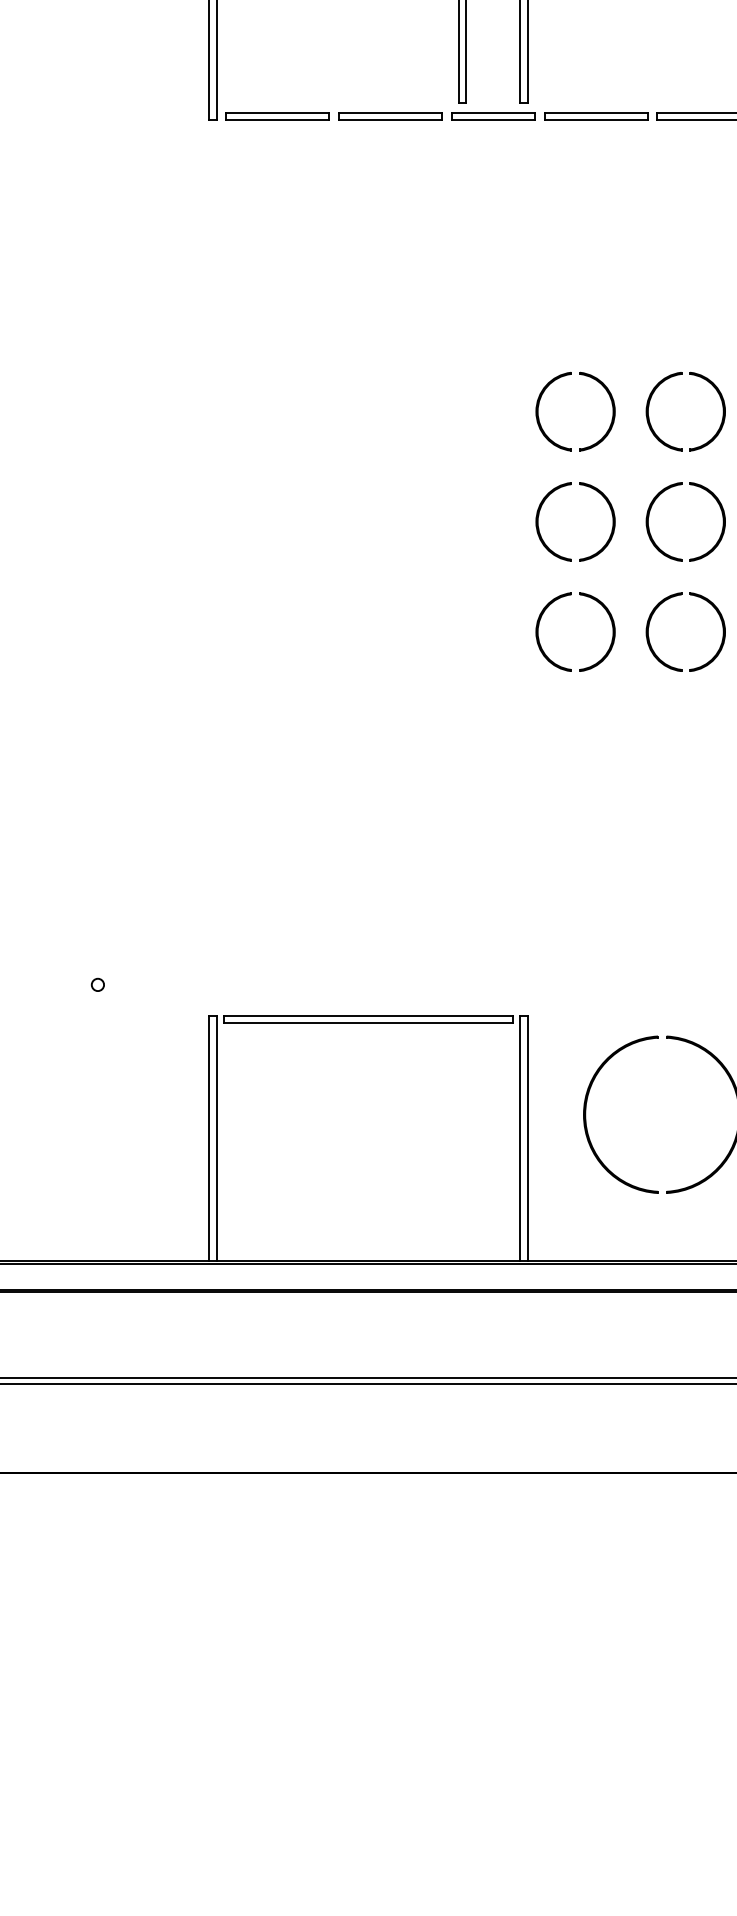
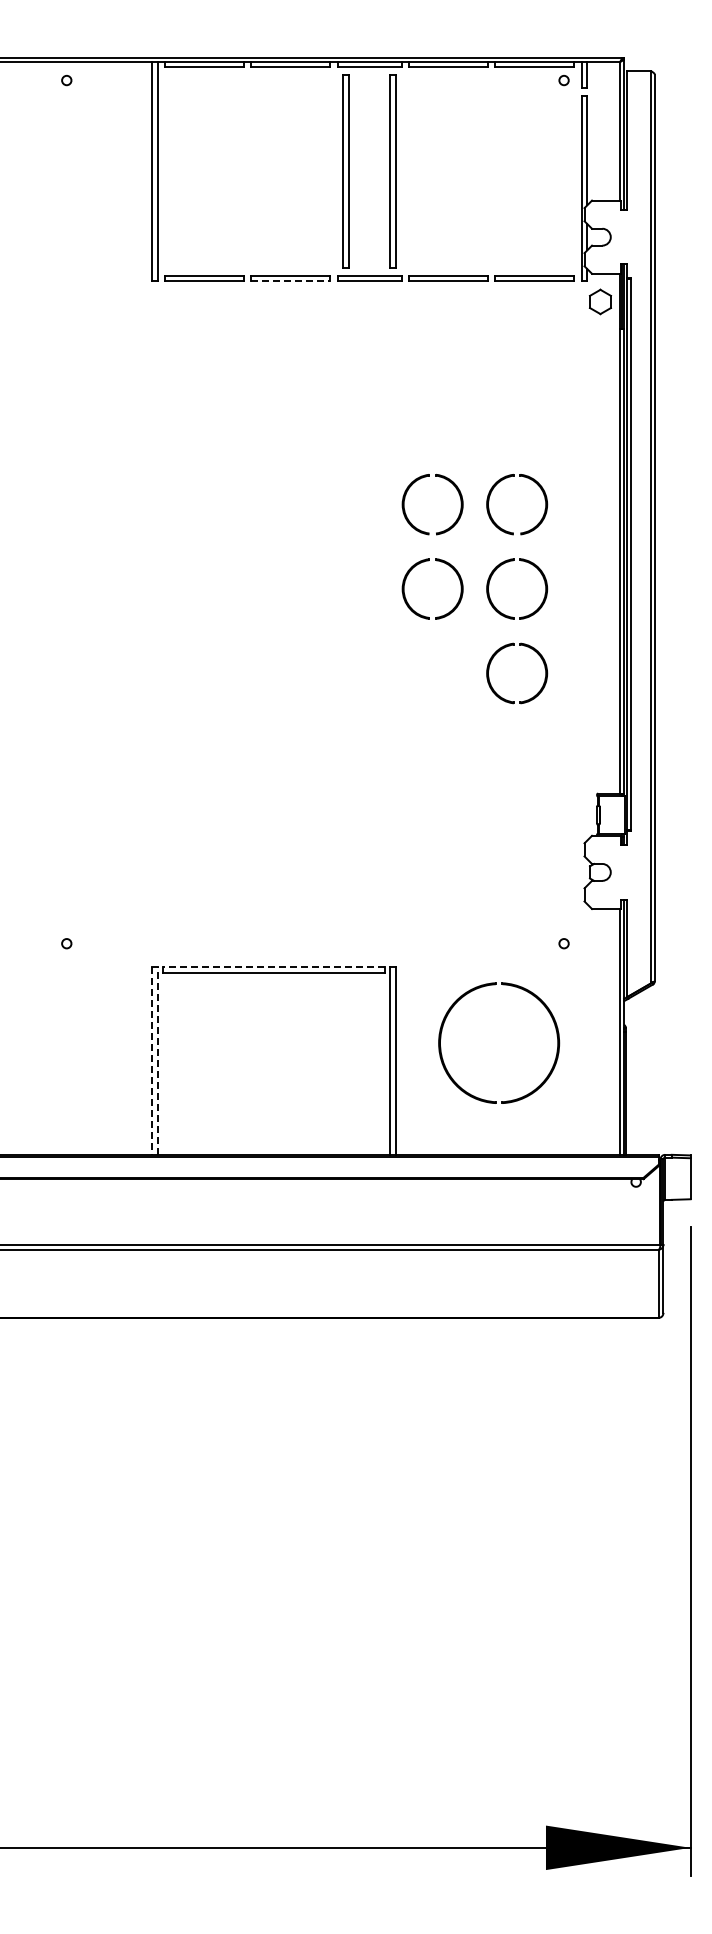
line: (391, 120) -> (291, 281), solid -> dashed
part: (549, 607) -> (412, 654), removed
line: (367, 1015) -> (273, 967), solid -> dashed
line: (208, 1138) -> (151, 1061), solid -> dashed
line: (216, 1138) -> (157, 1061), solid -> dashed

